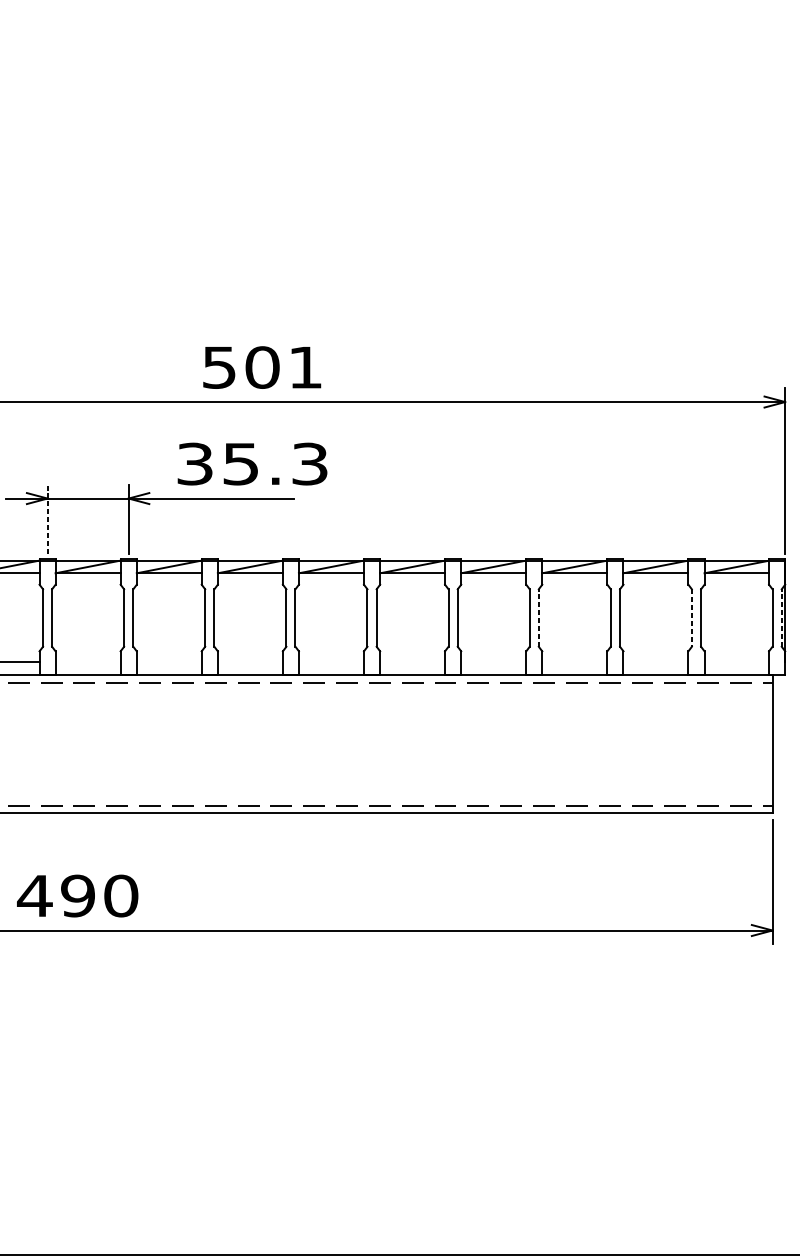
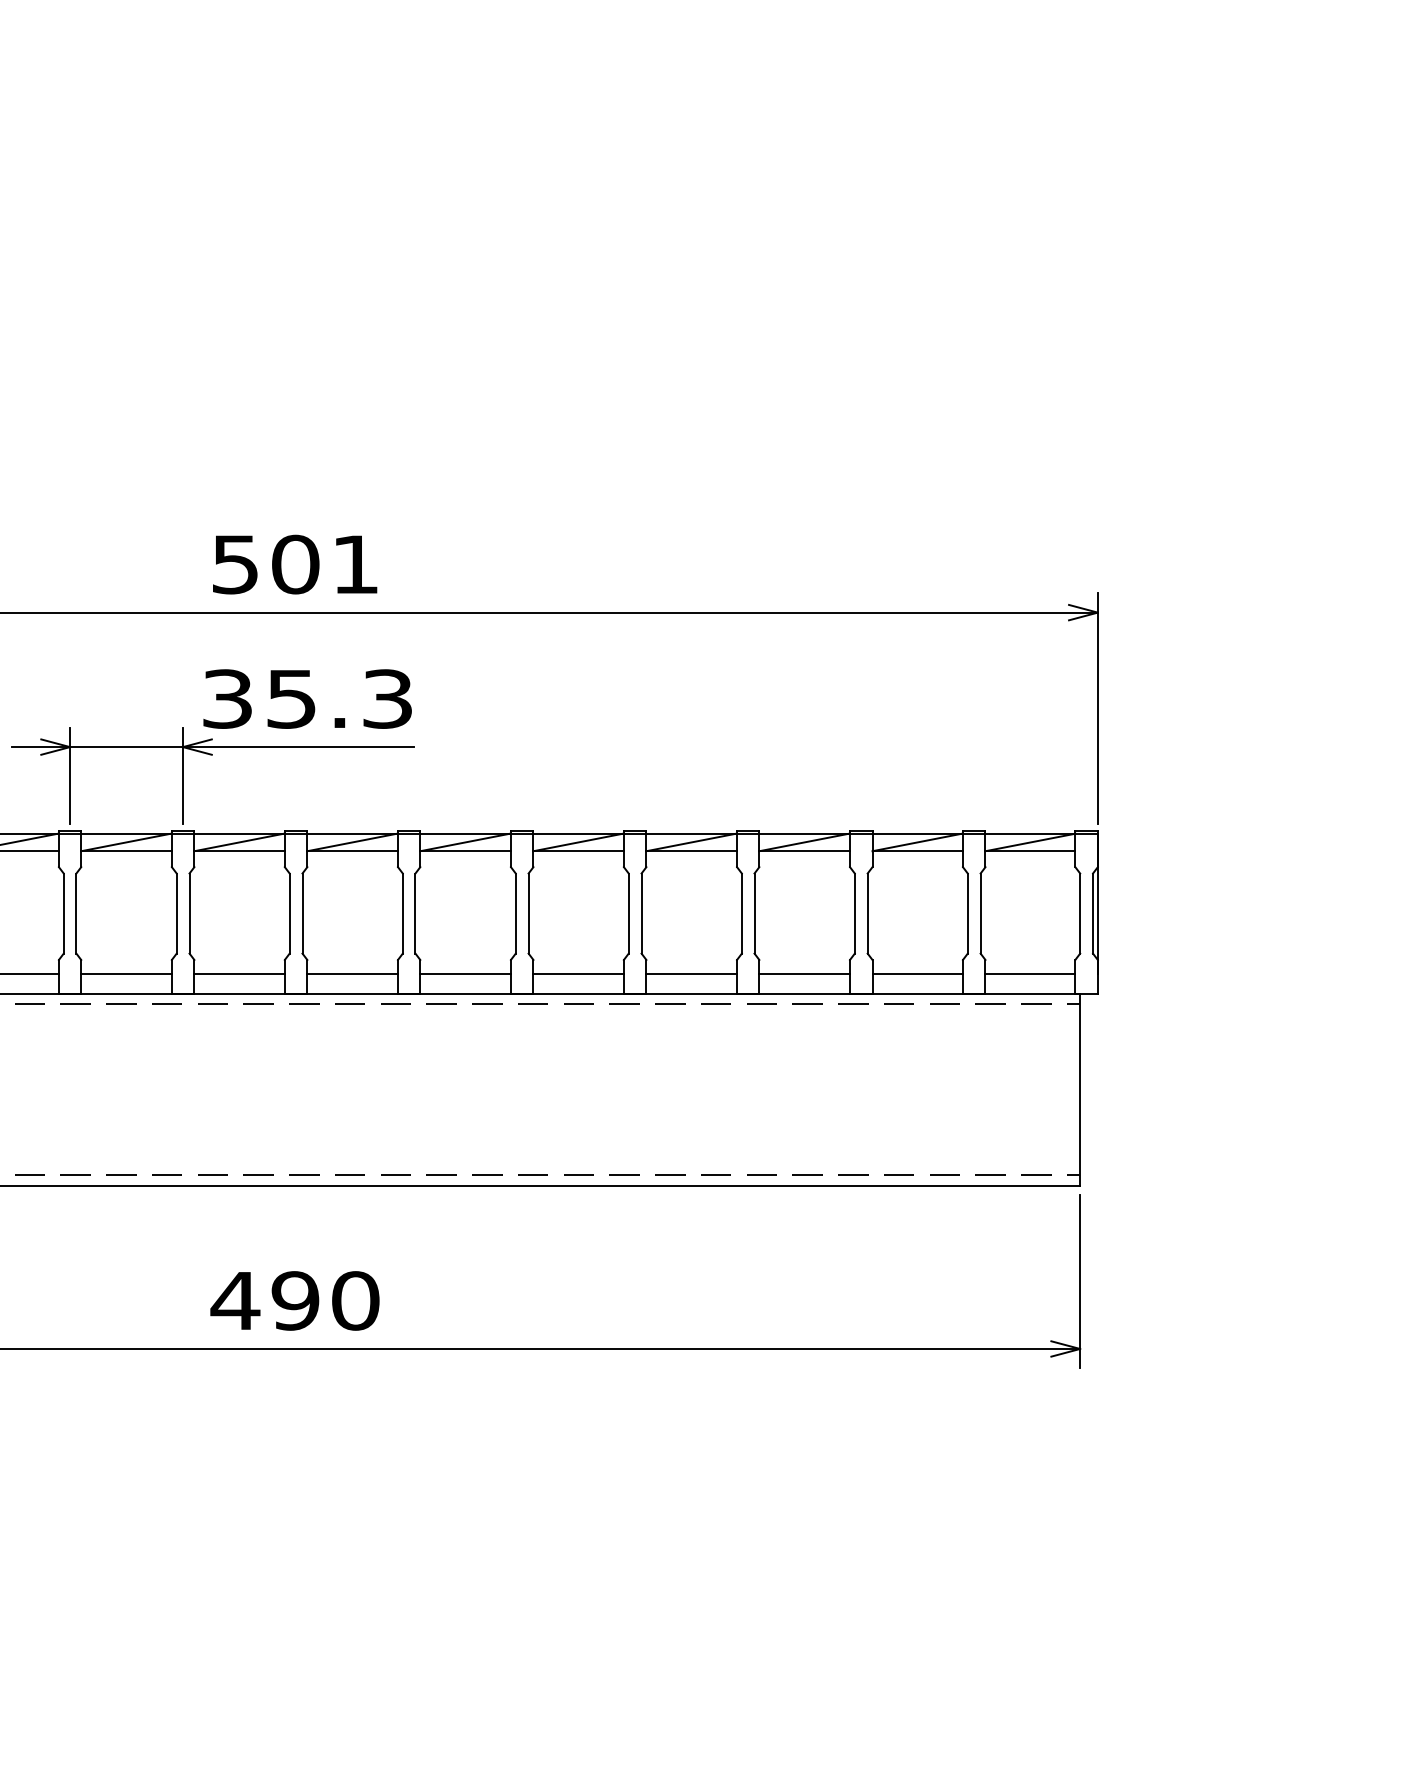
text: (262, 367) -> (295, 564), moved
text: (252, 463) -> (307, 698), moved
line: (47, 518) -> (70, 775), dashed -> solid
line: (538, 617) -> (754, 913), dashed -> solid
line: (782, 617) -> (1093, 913), dashed -> solid
line: (691, 618) -> (967, 914), dashed -> solid
line: (88, 661) -> (126, 974), added
line: (169, 661) -> (239, 974), added
line: (250, 661) -> (352, 974), added
line: (331, 661) -> (465, 974), added
line: (412, 661) -> (578, 974), added
line: (493, 661) -> (691, 974), added
line: (574, 661) -> (804, 974), added
line: (655, 661) -> (917, 974), added
line: (736, 661) -> (1030, 974), added
text: (77, 895) -> (294, 1300), moved

